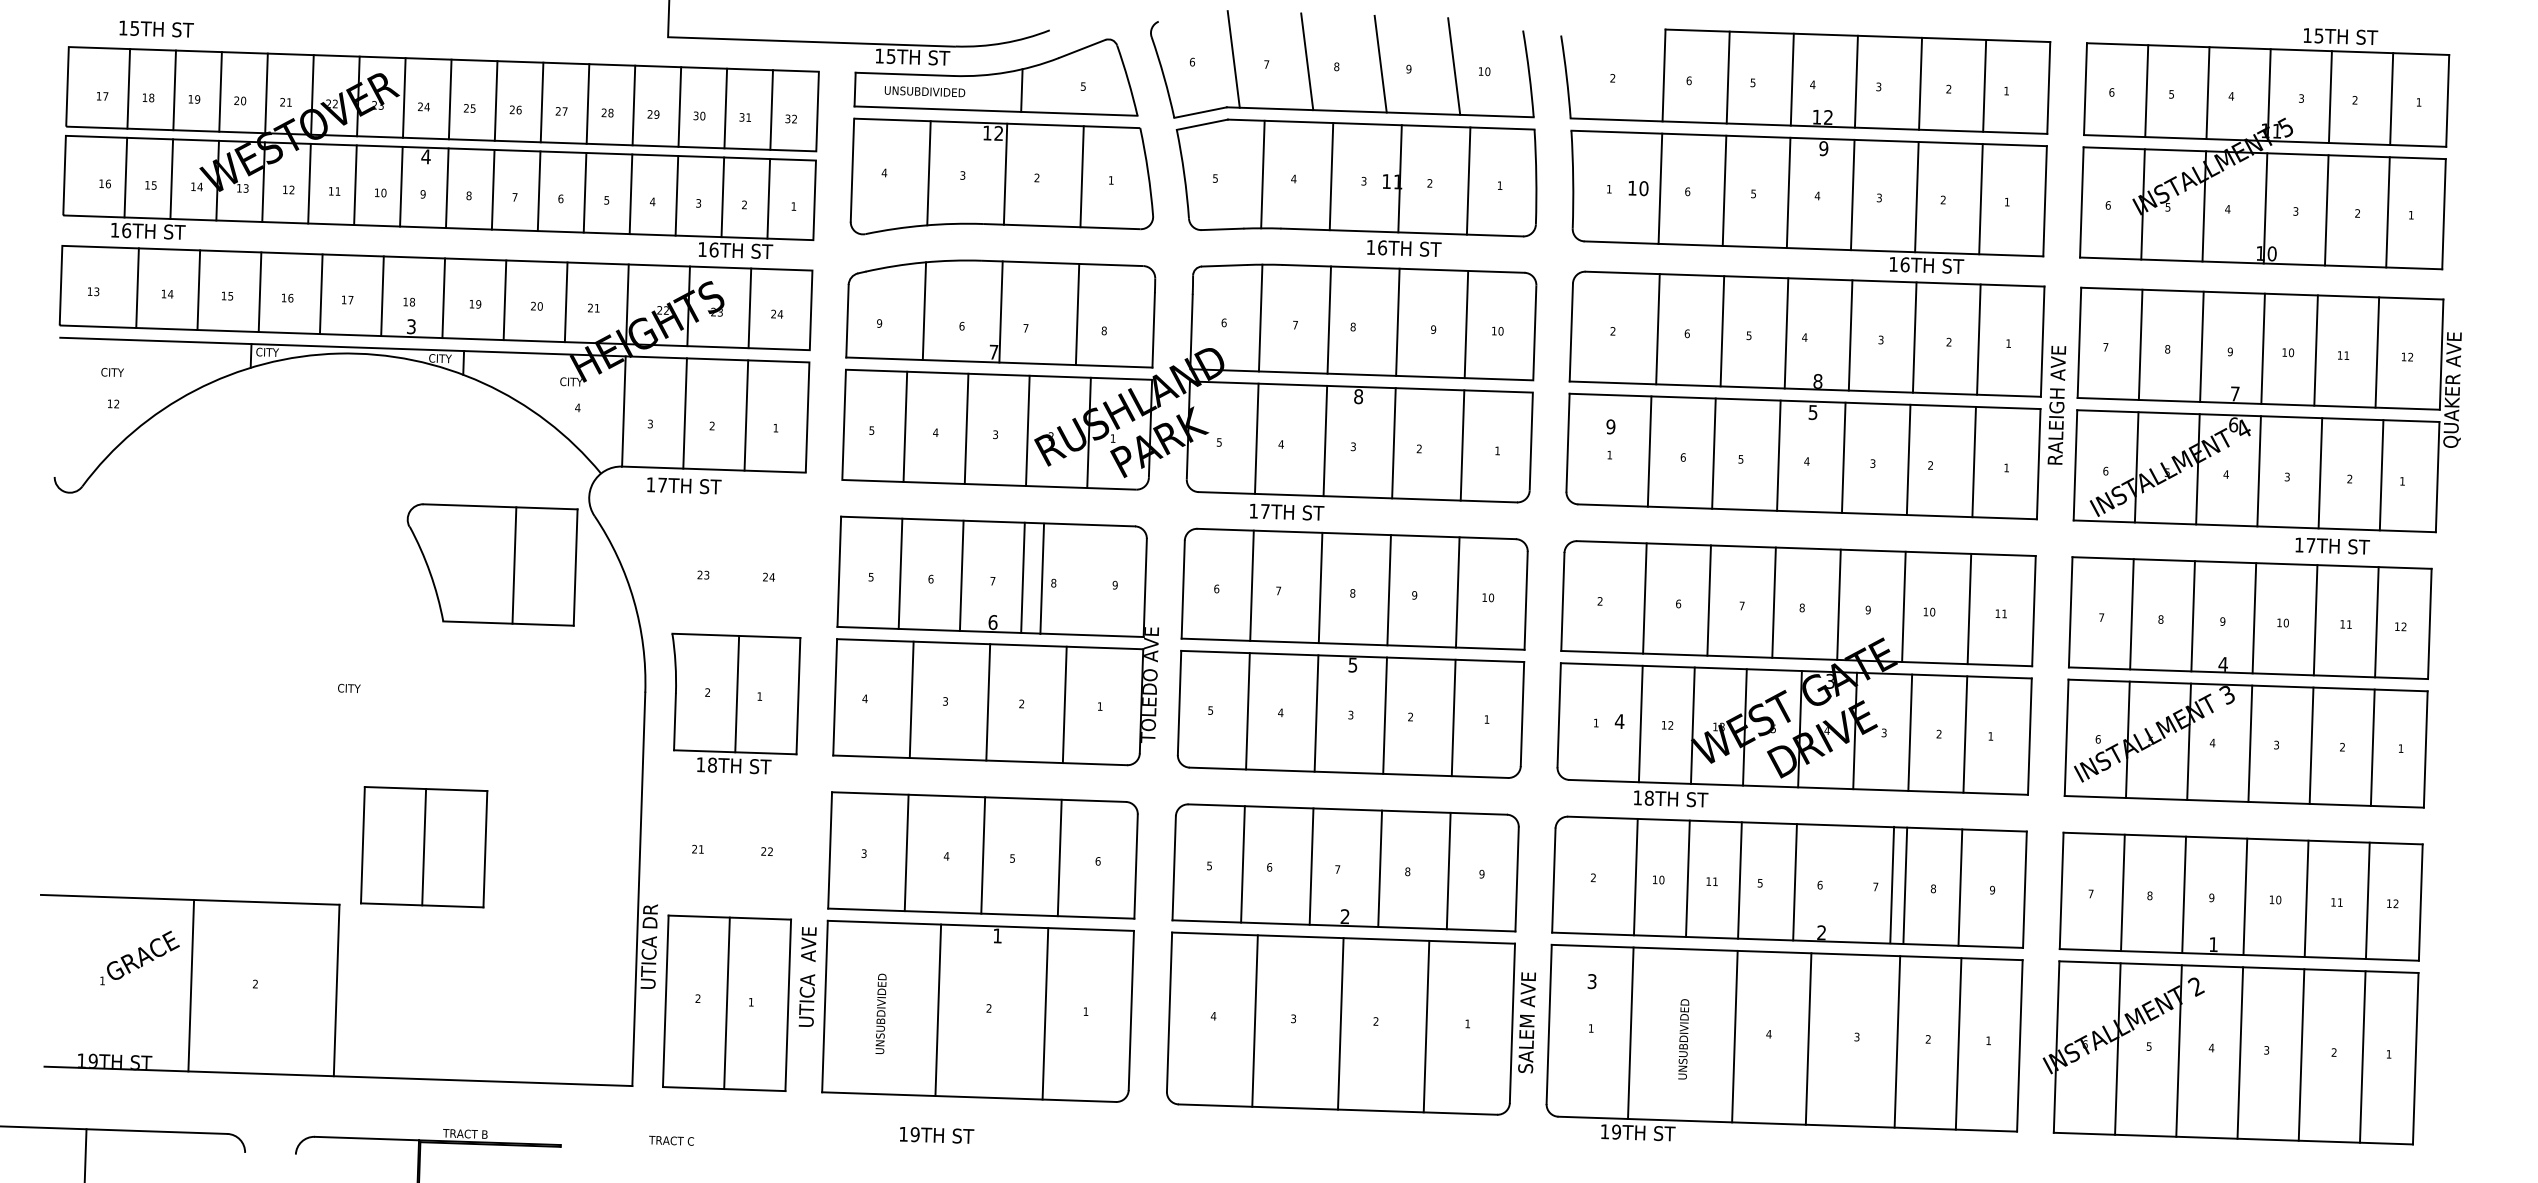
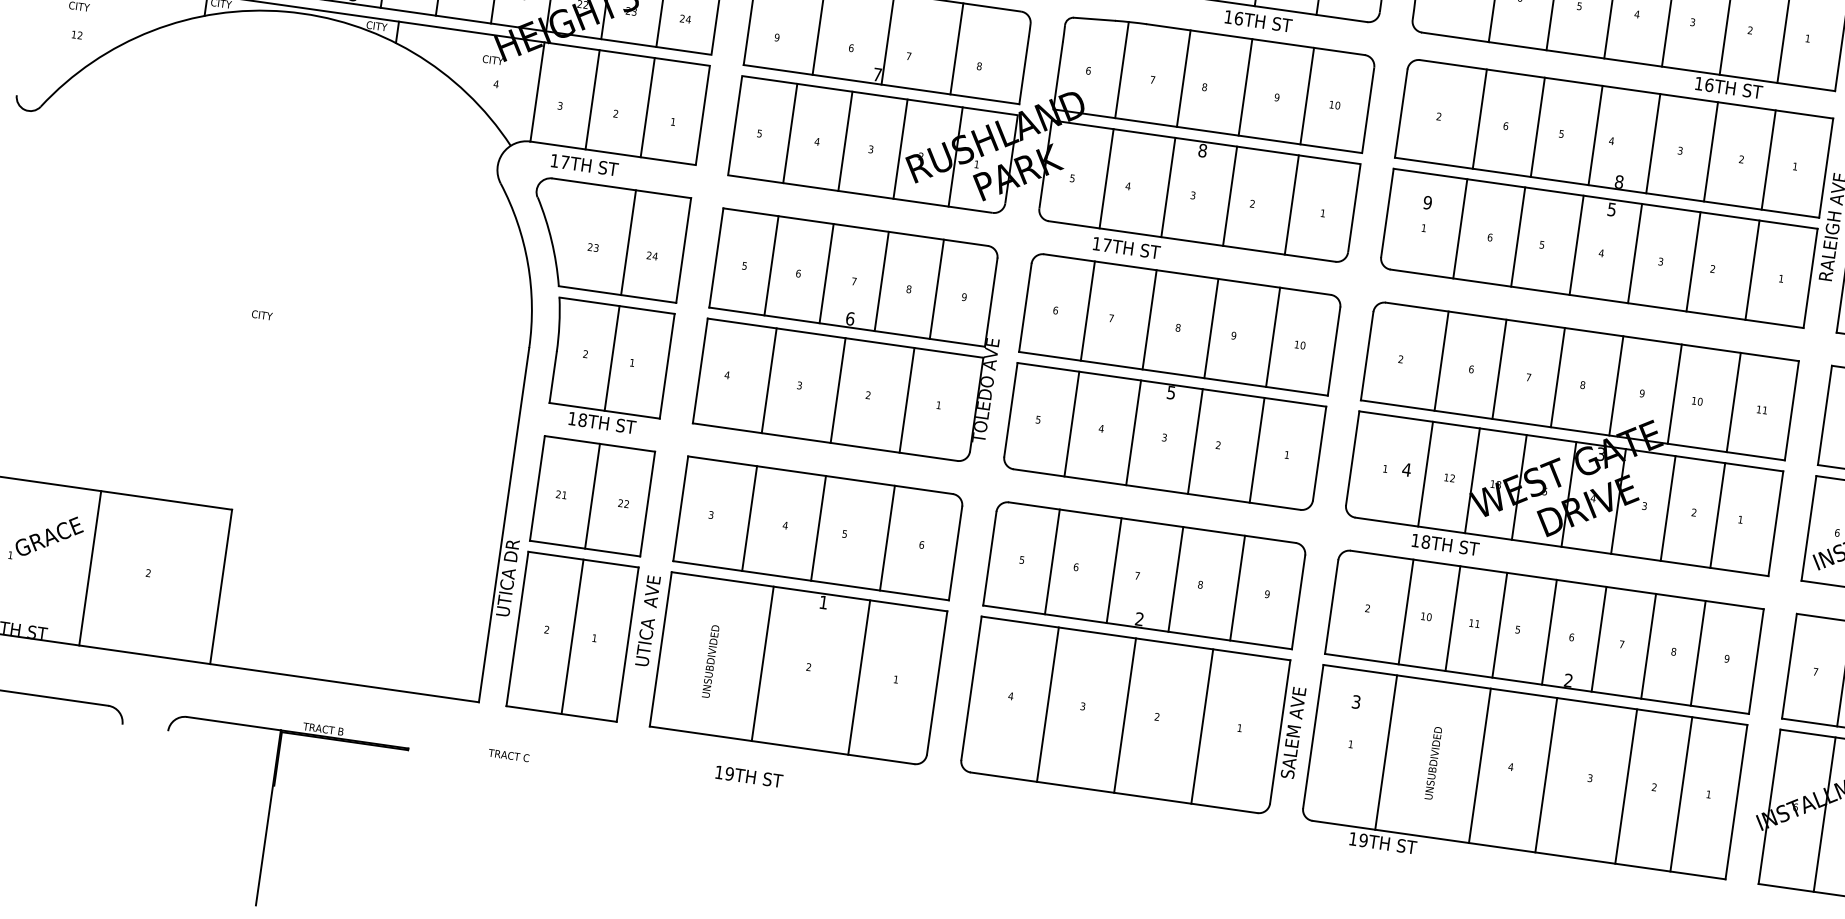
part: (492, 564) -> (608, 239), moved
line: (1042, 578) -> (937, 288), moved
part: (424, 847) -> (592, 496), moved
line: (1892, 884) -> (1599, 638), moved

